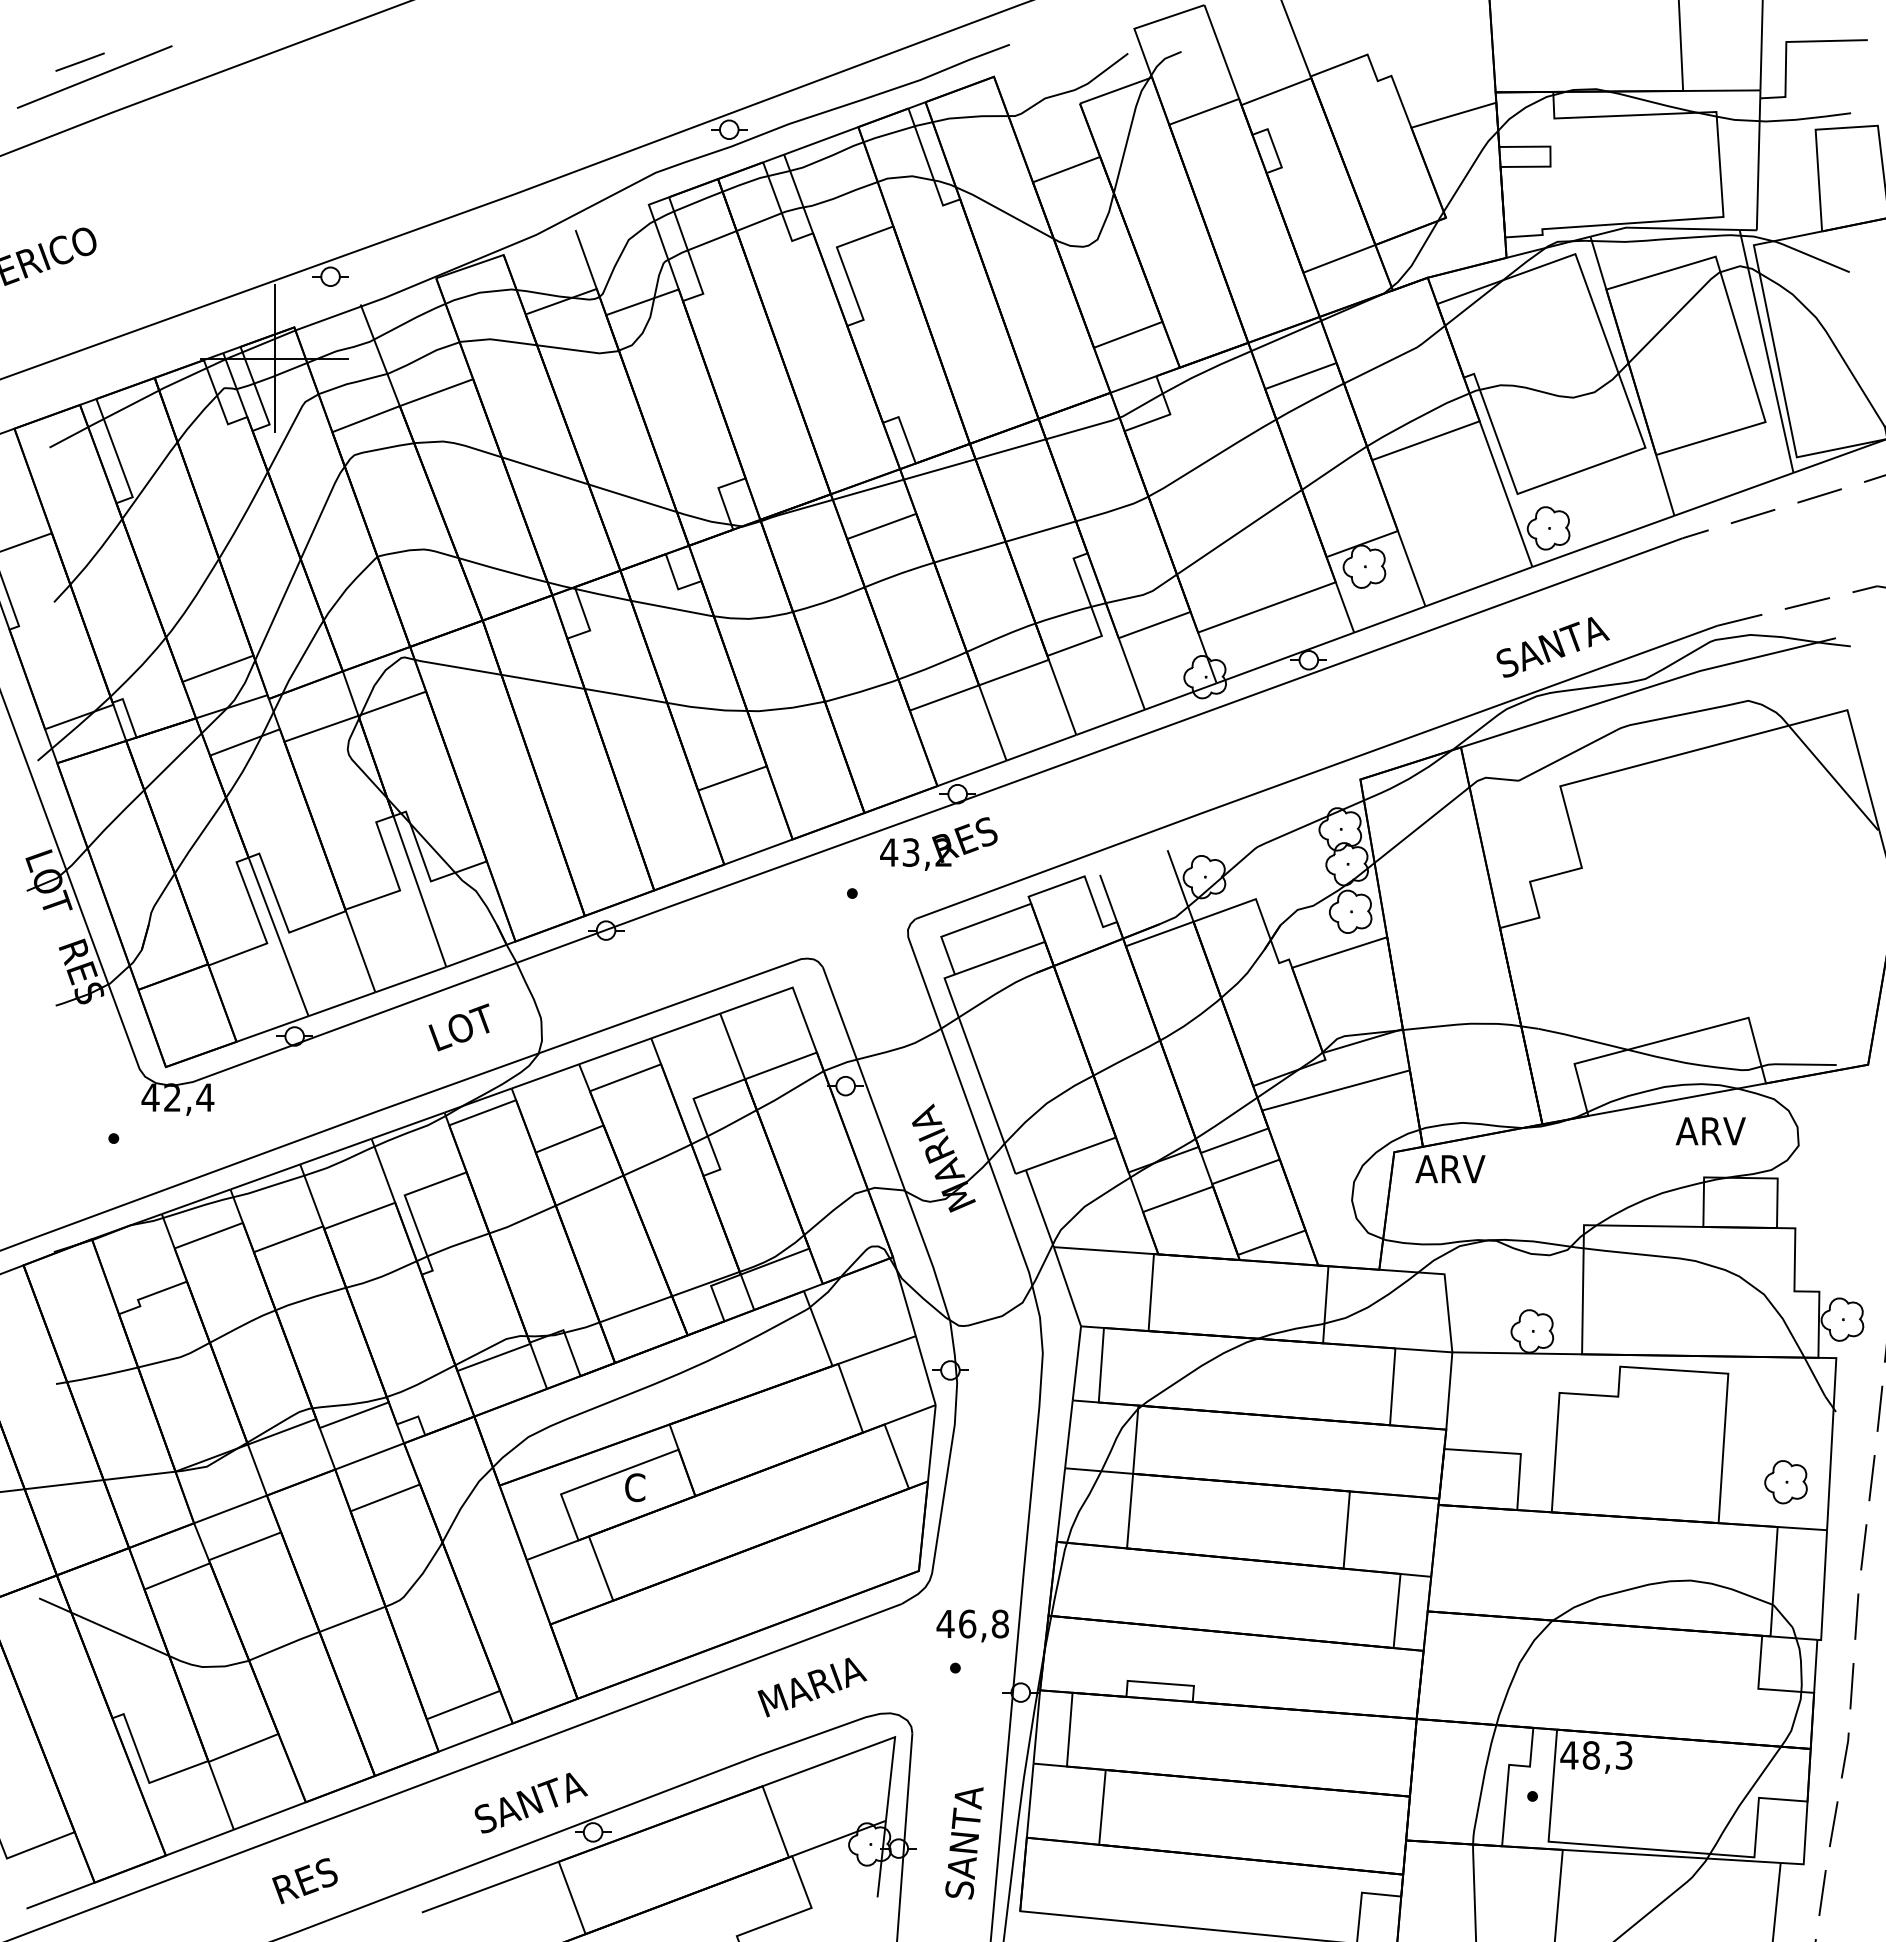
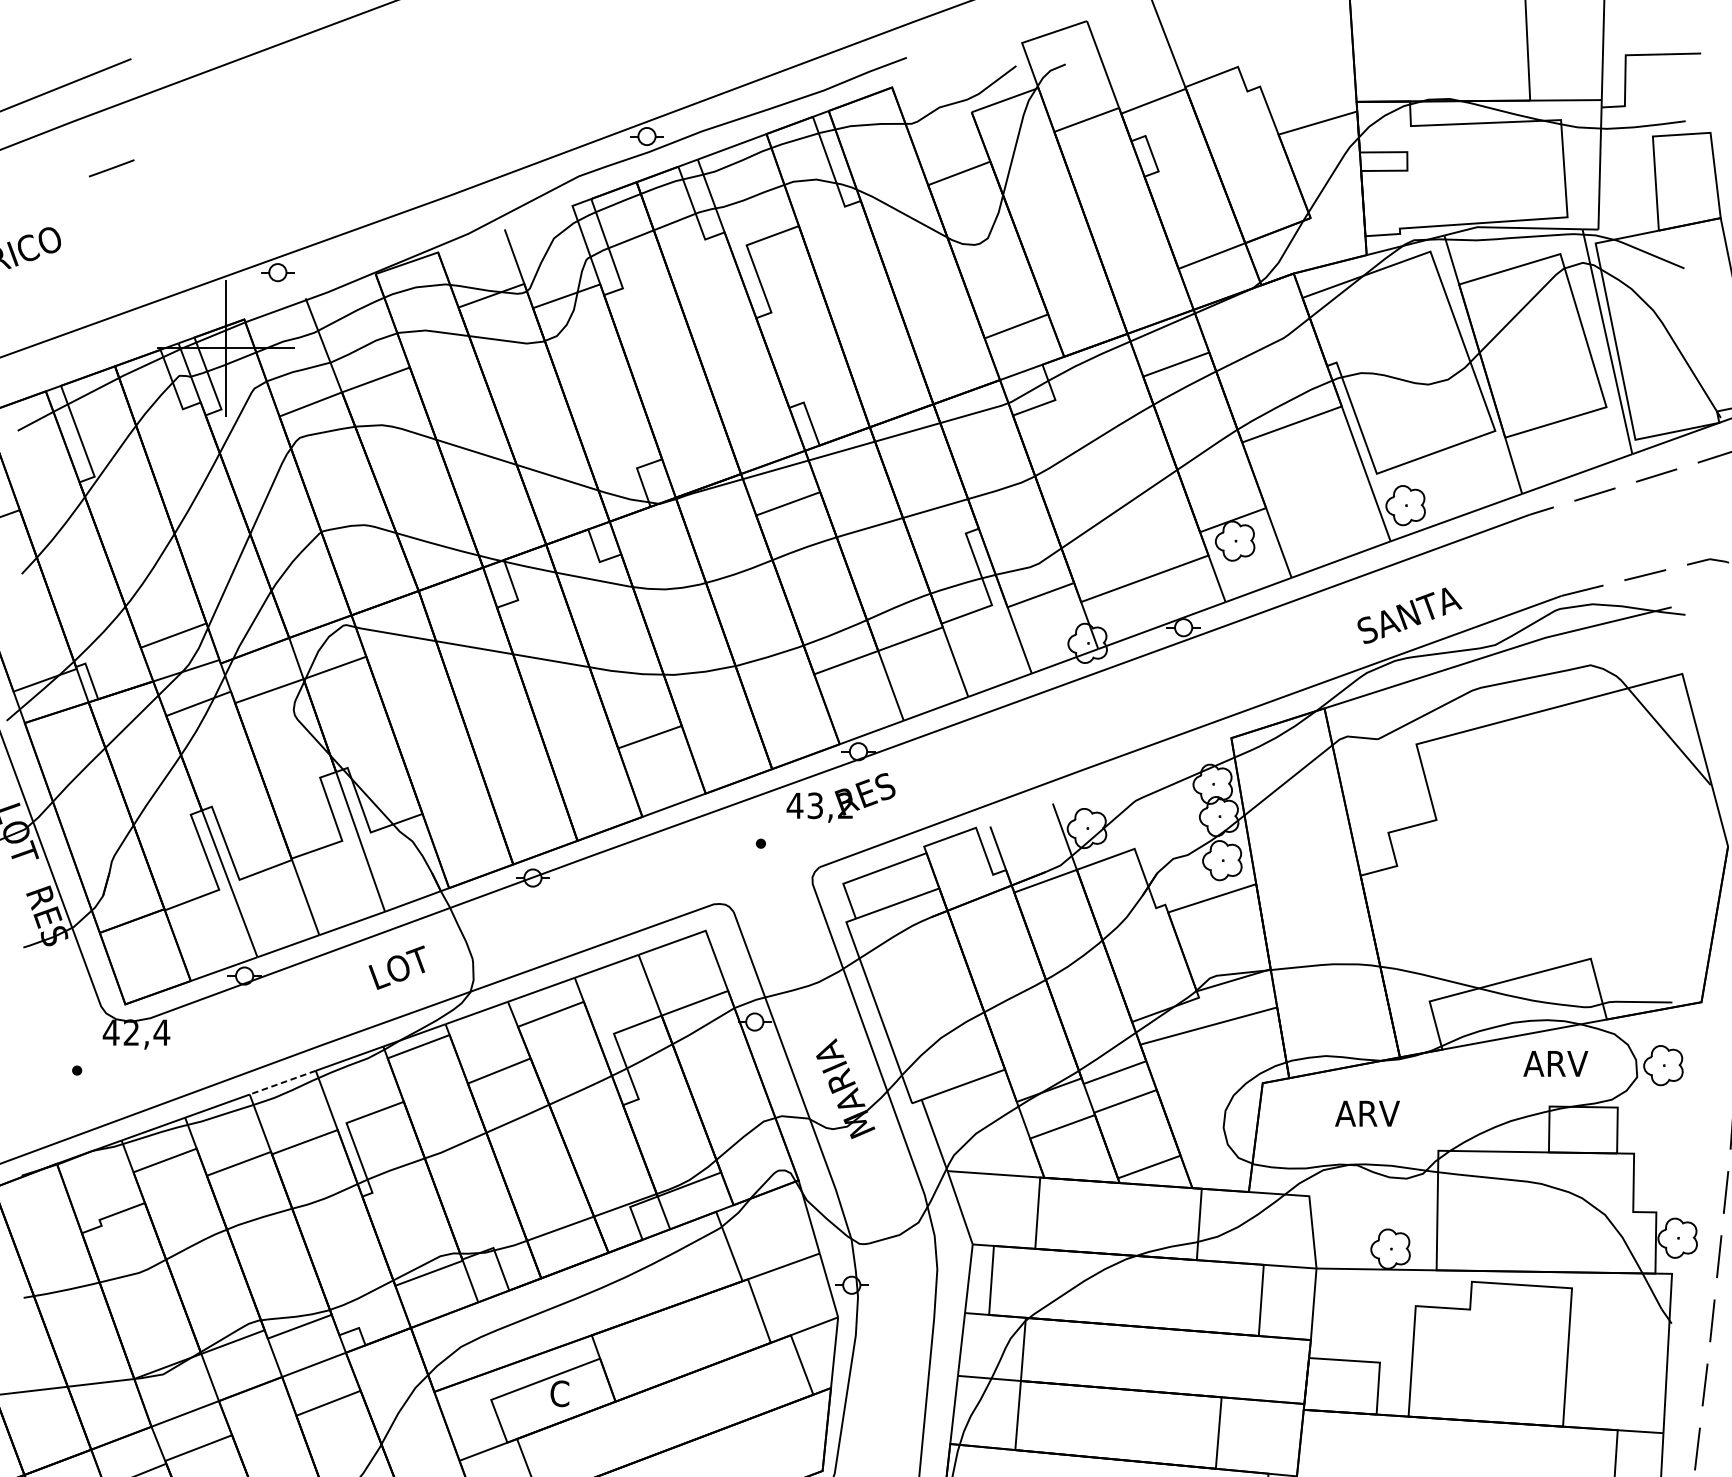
line: (79, 61) -> (111, 167), moved
line: (335, 1151) -> (282, 1082), solid -> dashed
text: (1450, 1169) -> (1367, 1114), moved
part: (1785, 1482) -> (1662, 1065), moved

